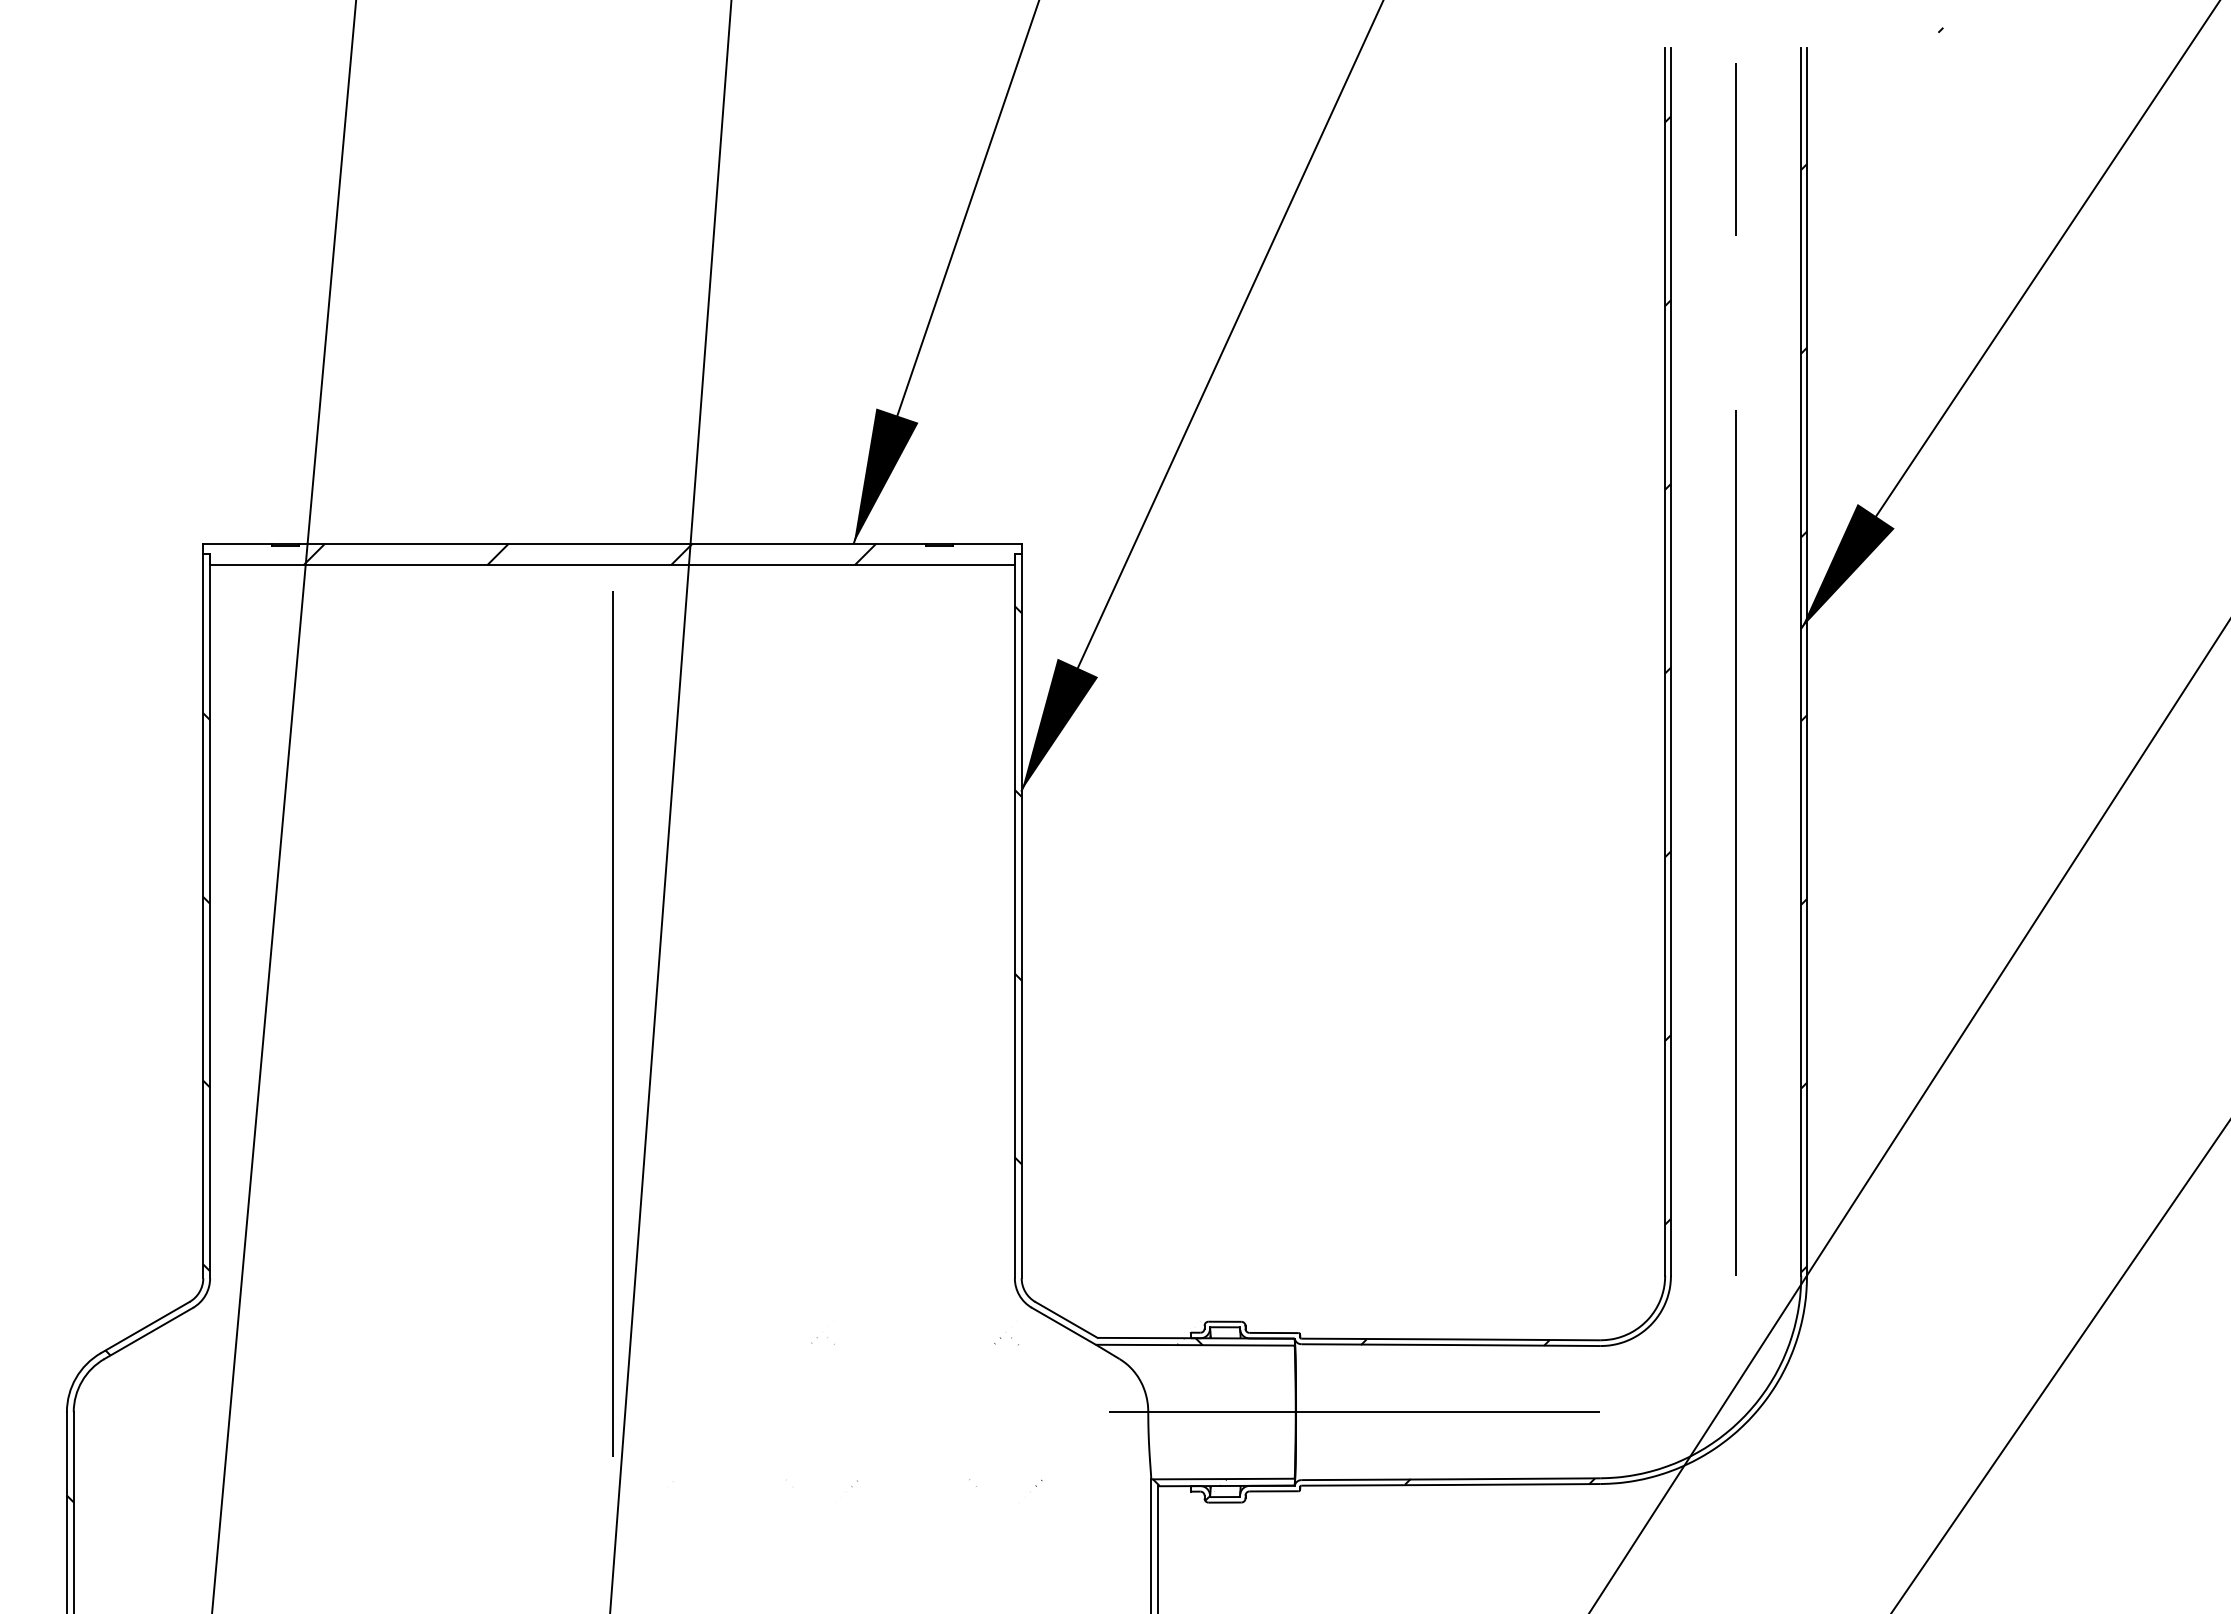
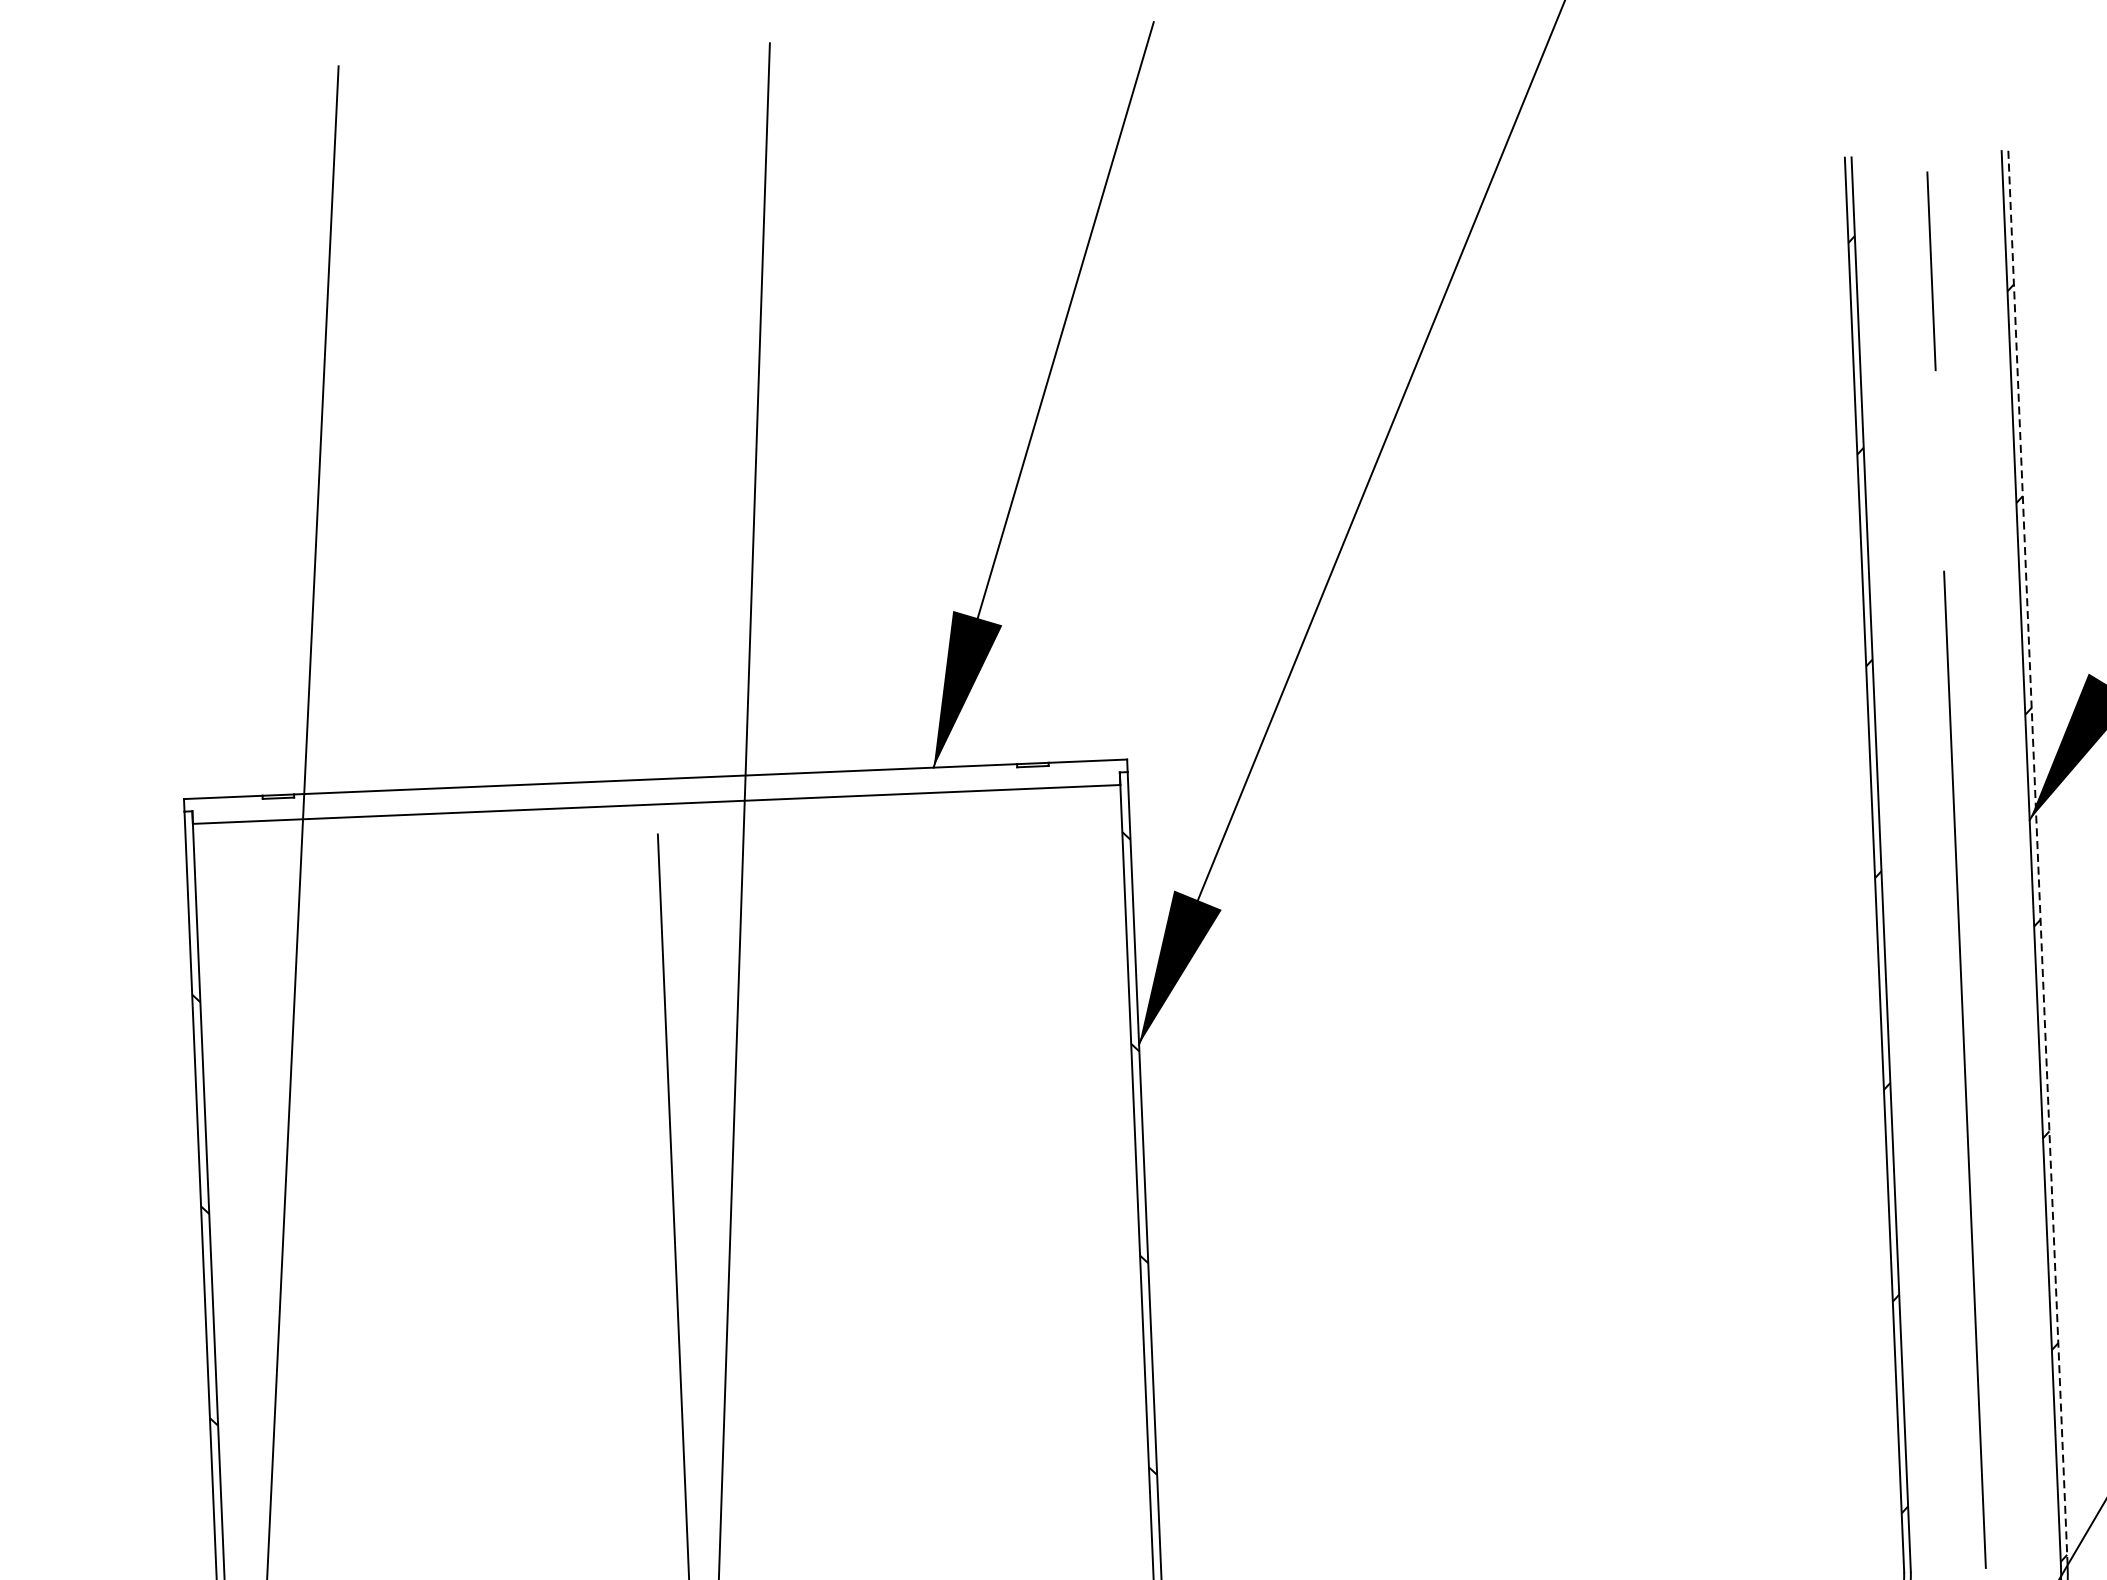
hatch: (589, 554) -> (629, 793), removed
line: (1807, 662) -> (2038, 858), solid -> dashed

